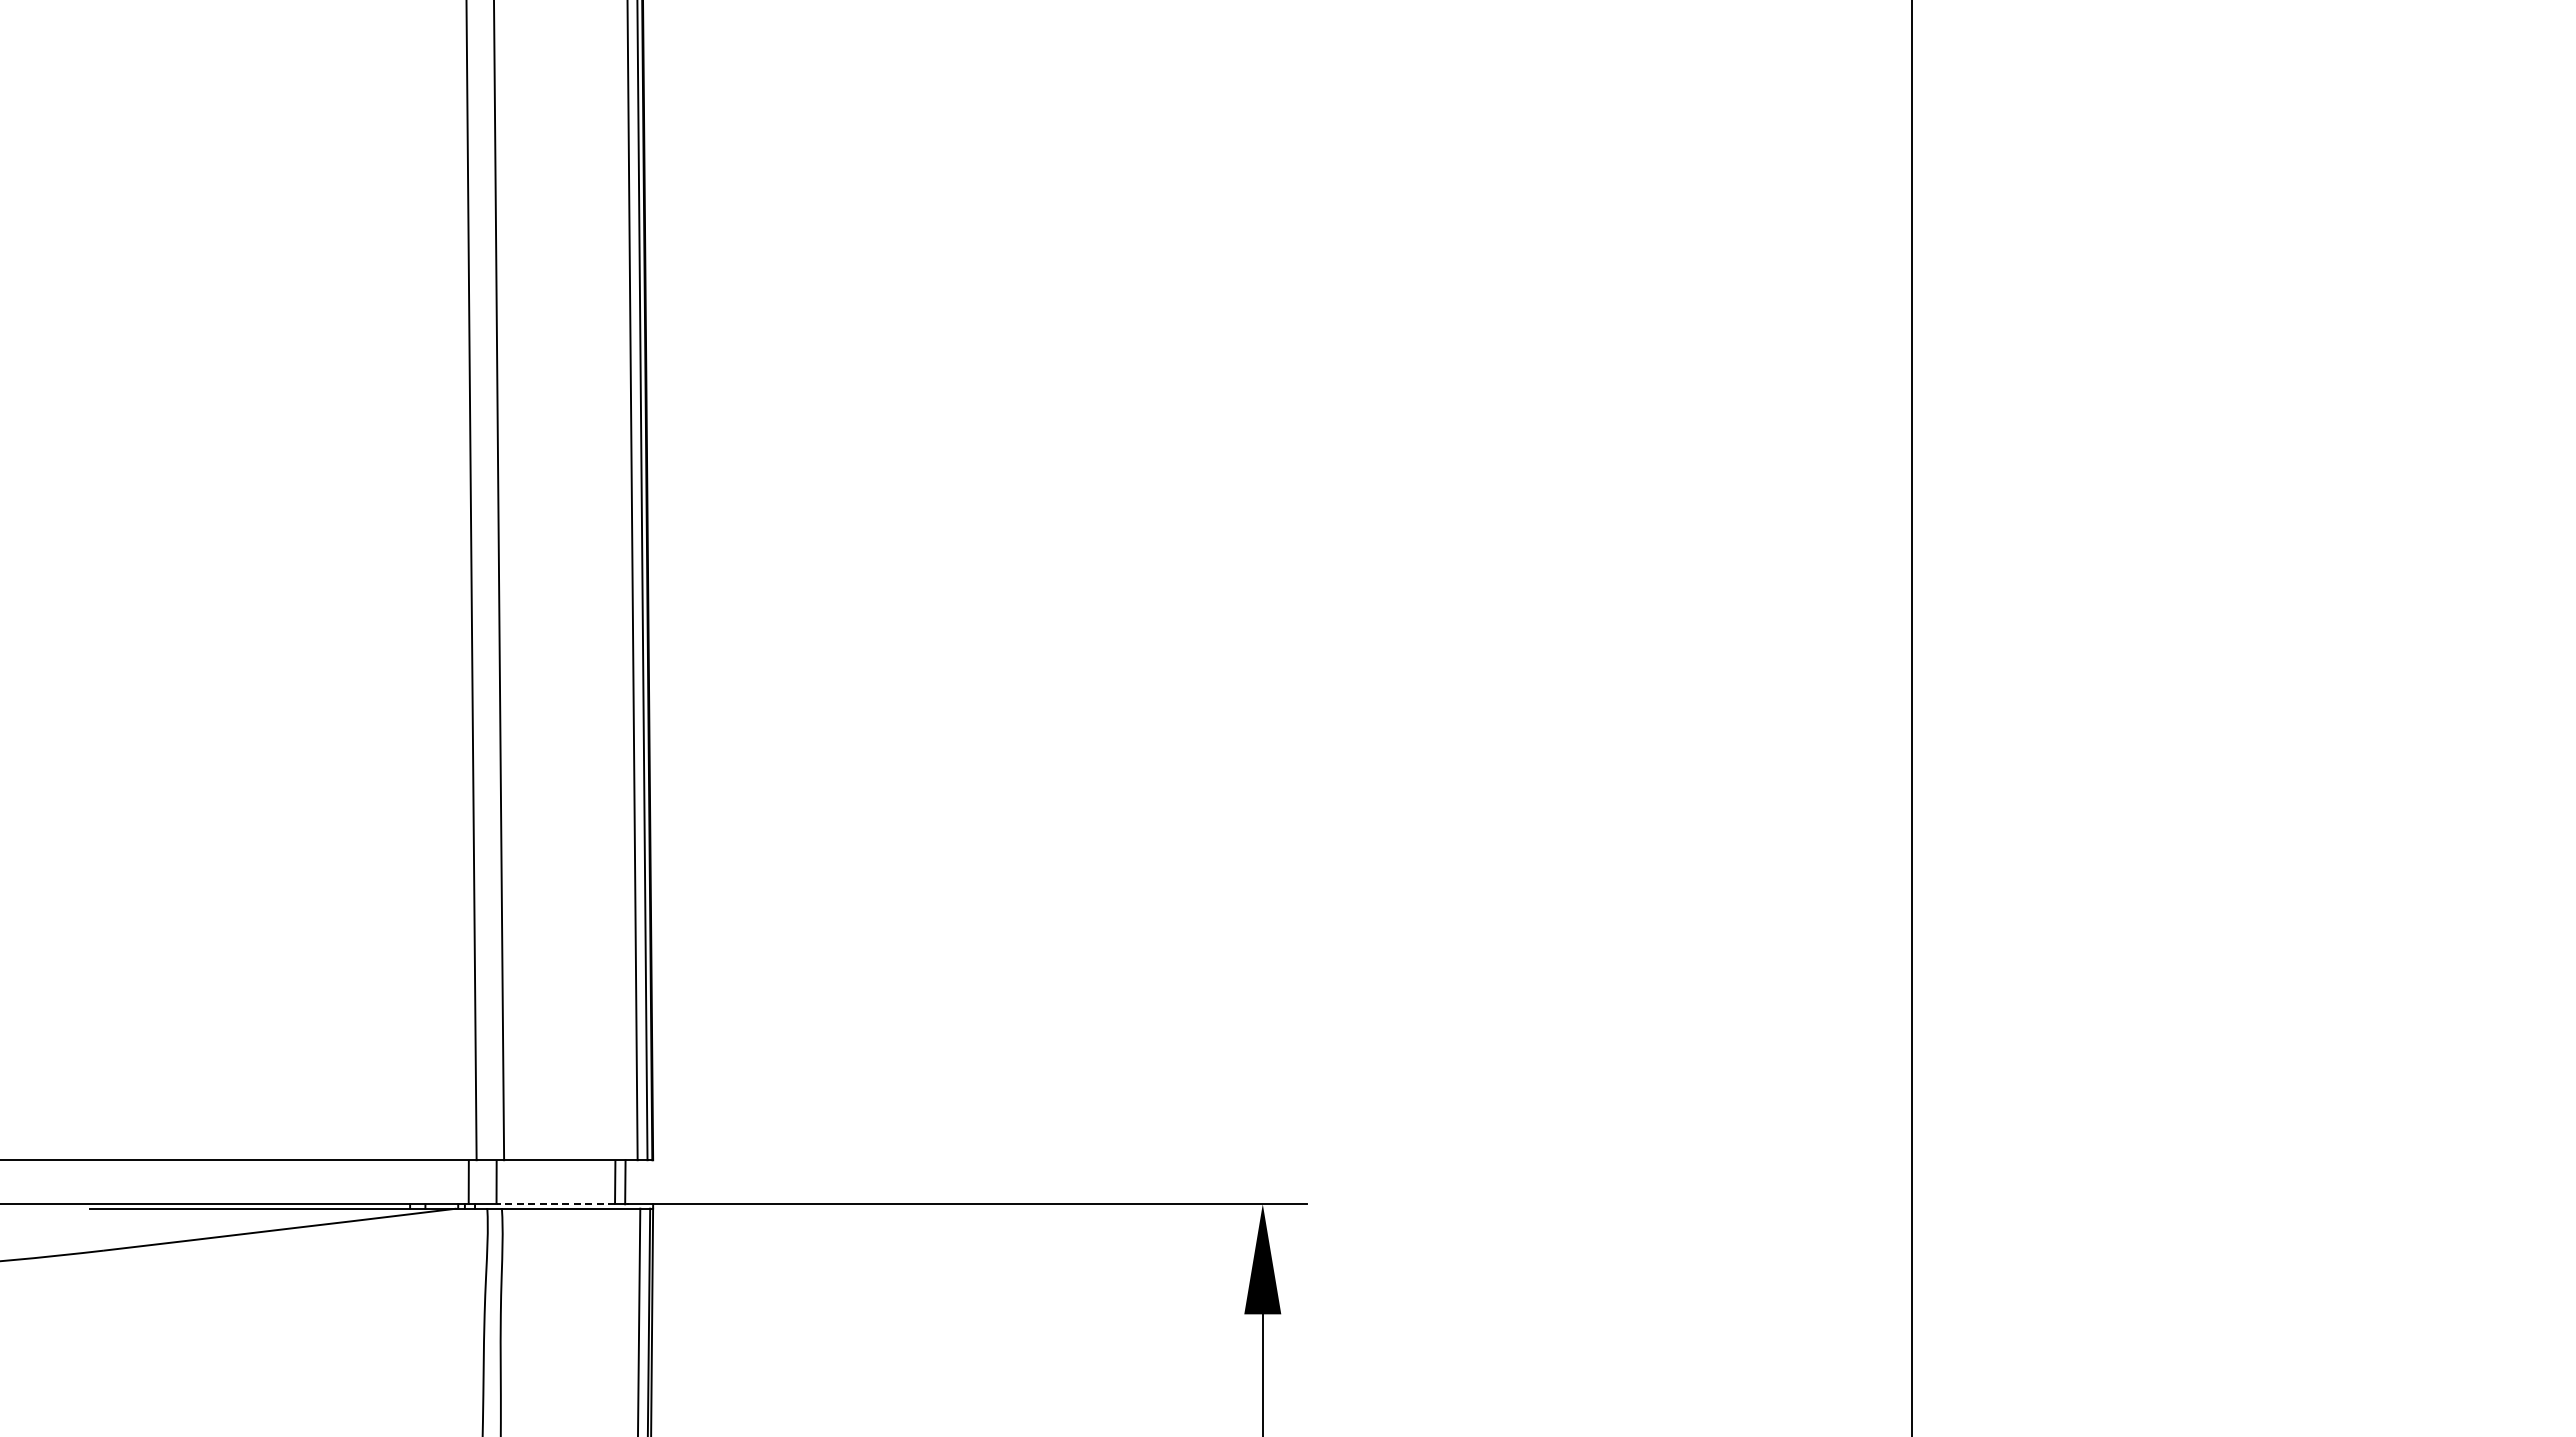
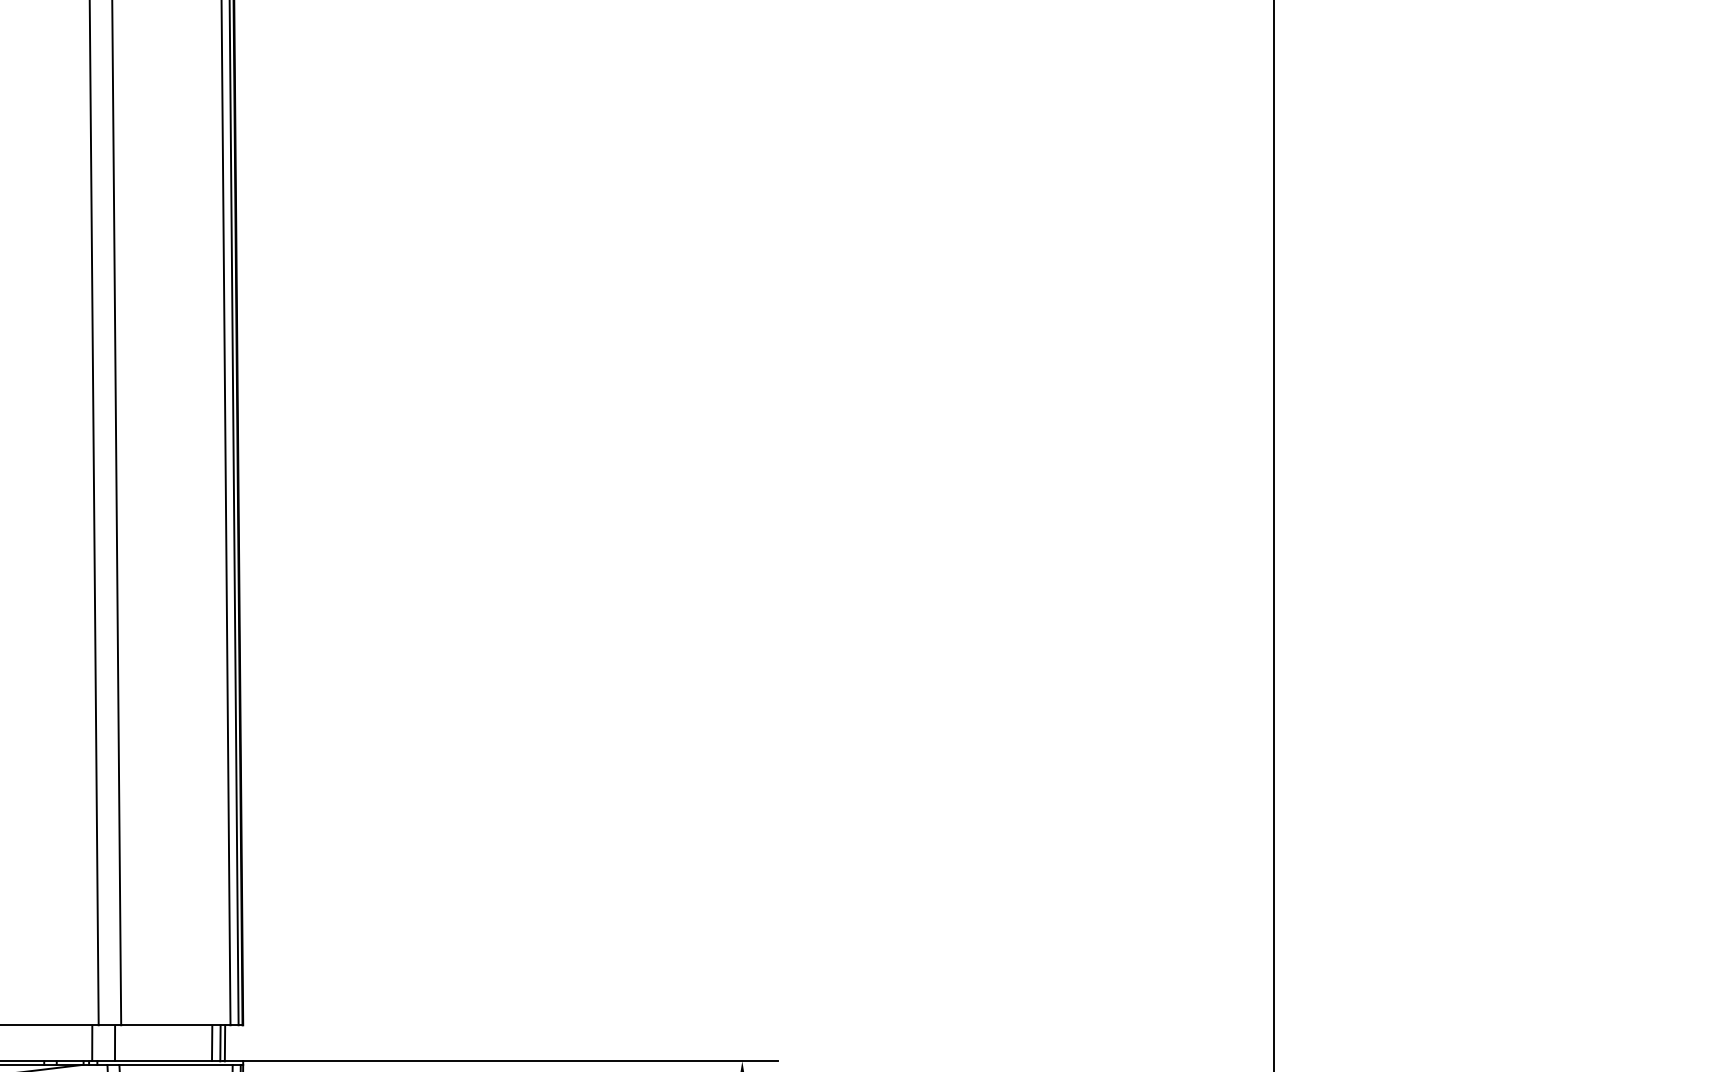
line: (630, 1182) -> (224, 1043), added
line: (555, 1204) -> (163, 1061), dashed -> solid

